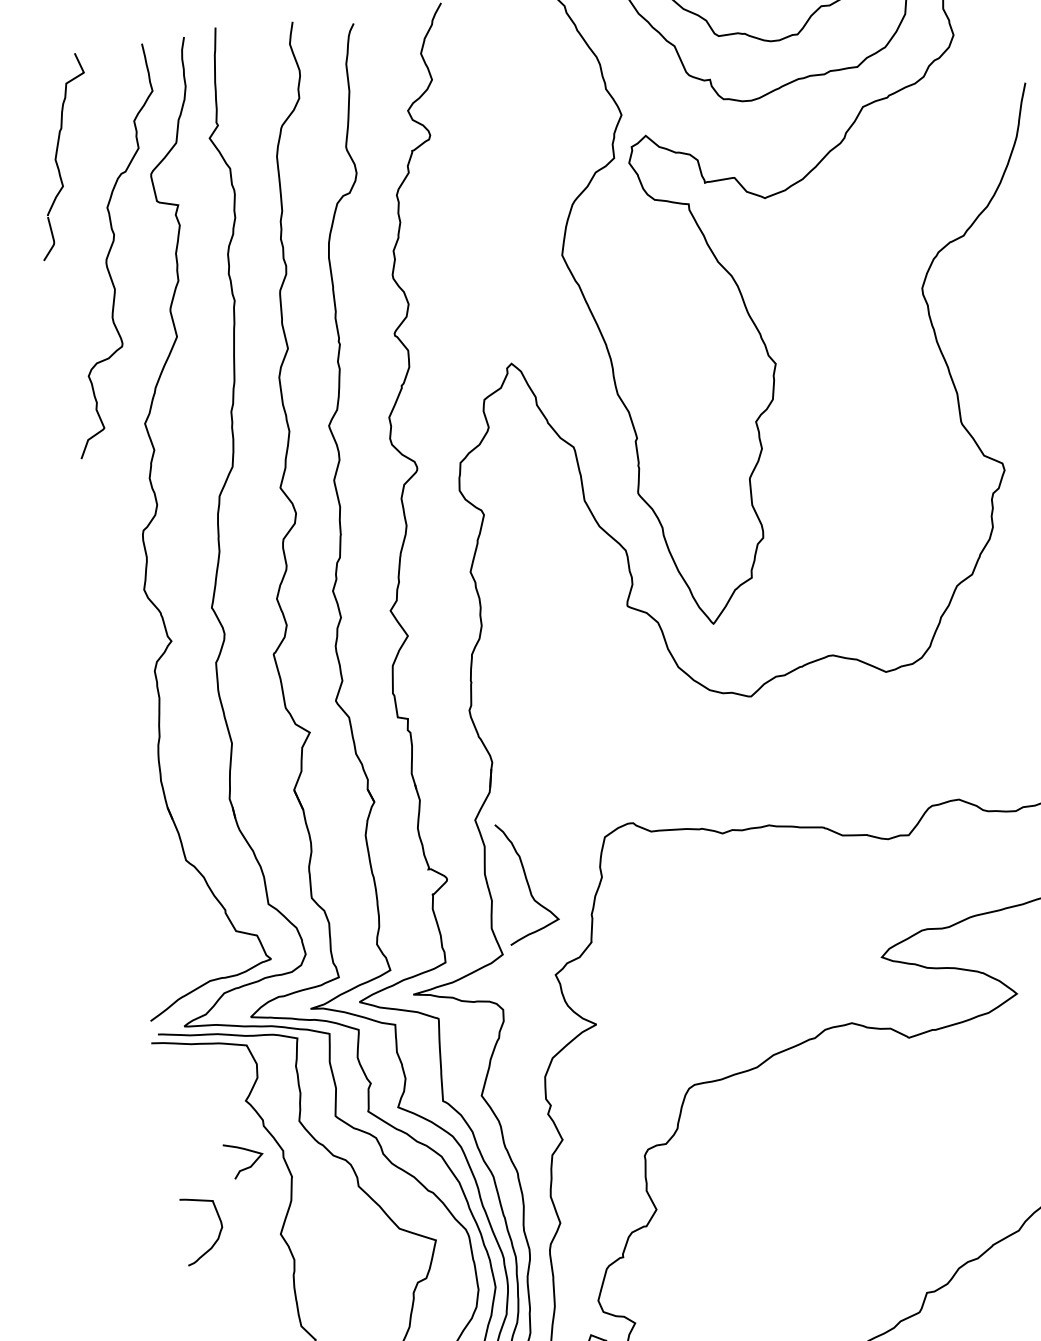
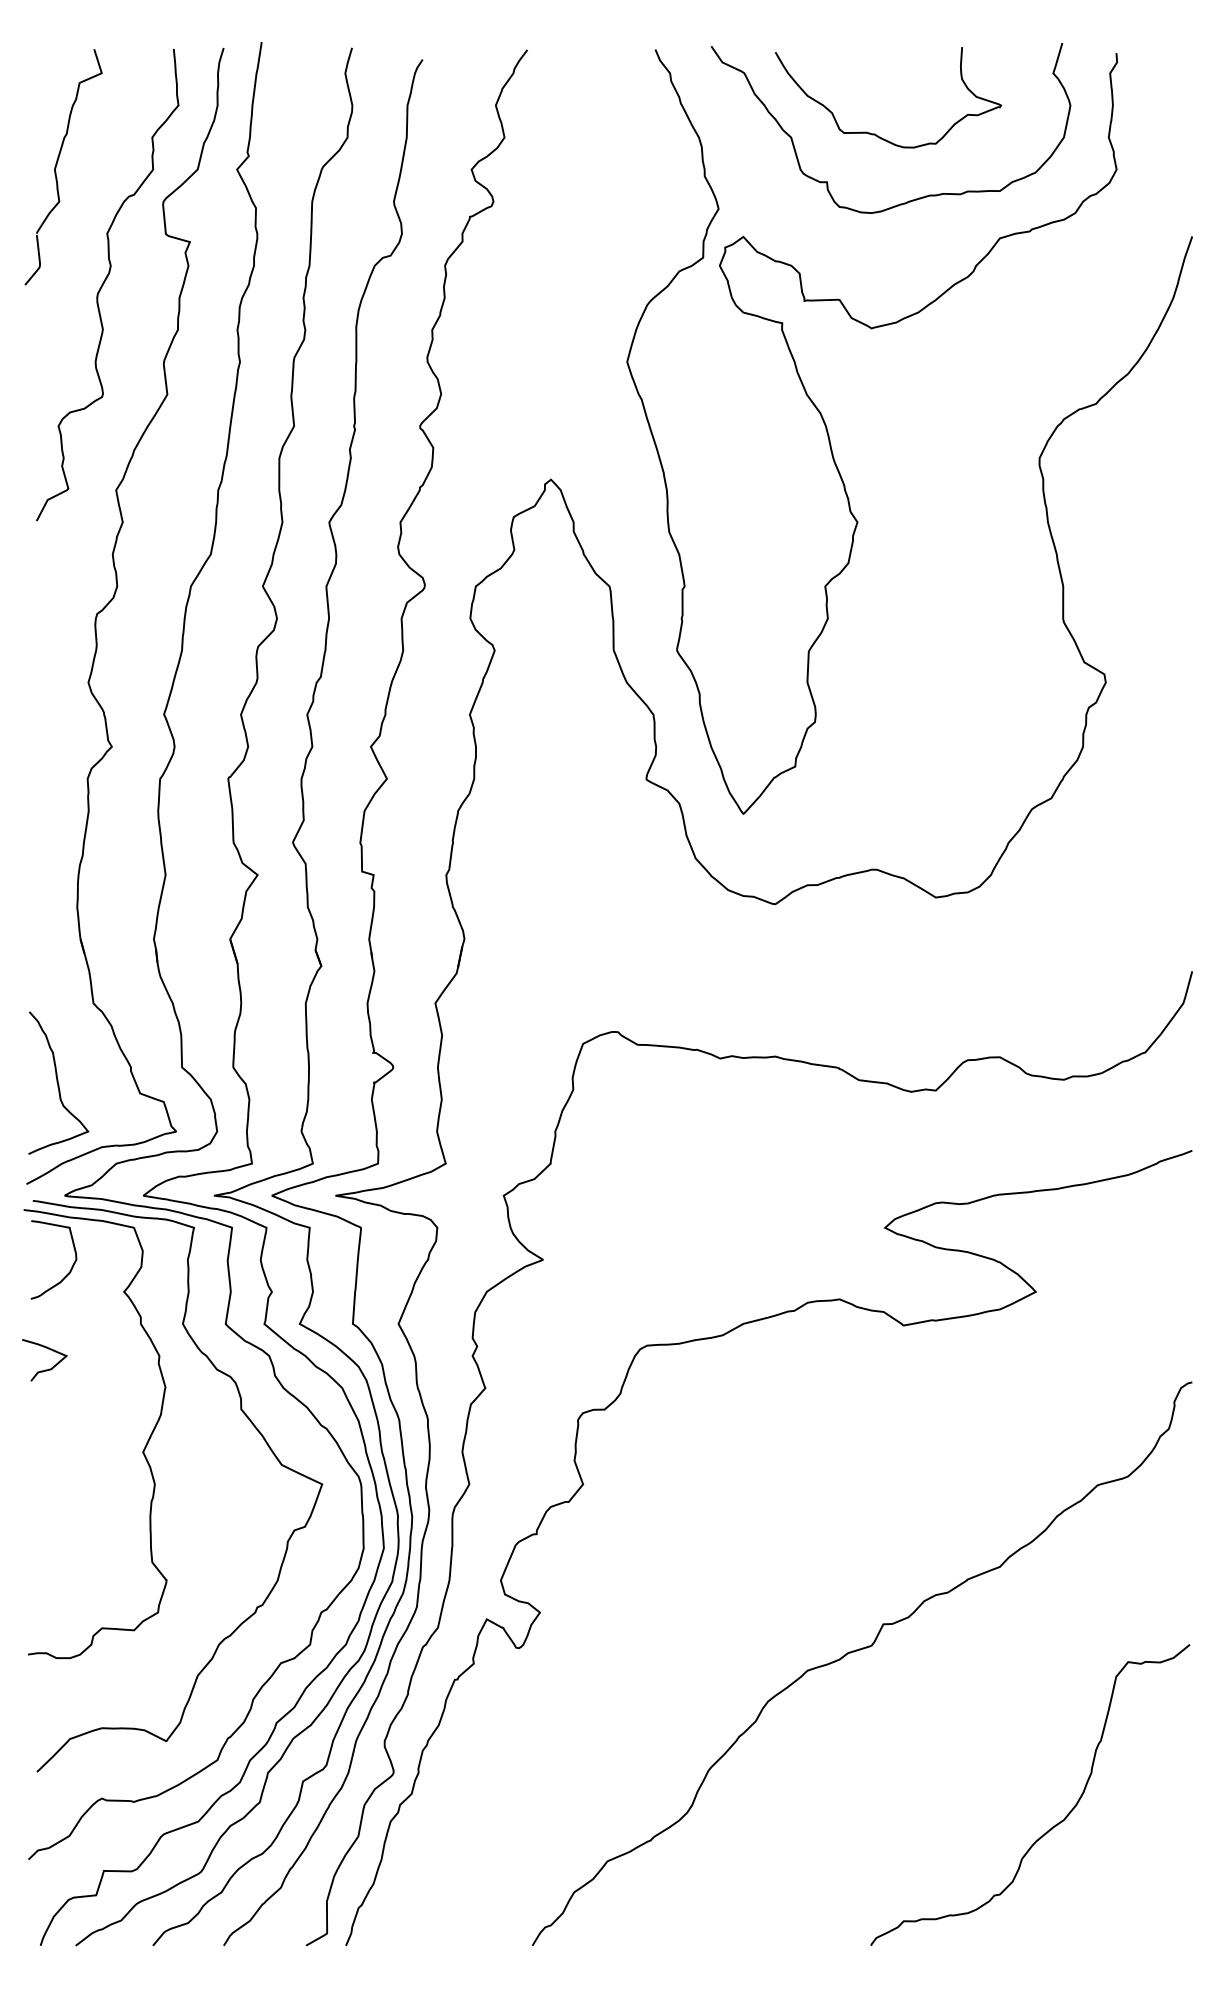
curve: (527, 881) -> (58, 1082), moved
curve: (245, 1167) -> (45, 1369), moved
curve: (218, 1235) -> (70, 1268), moved

